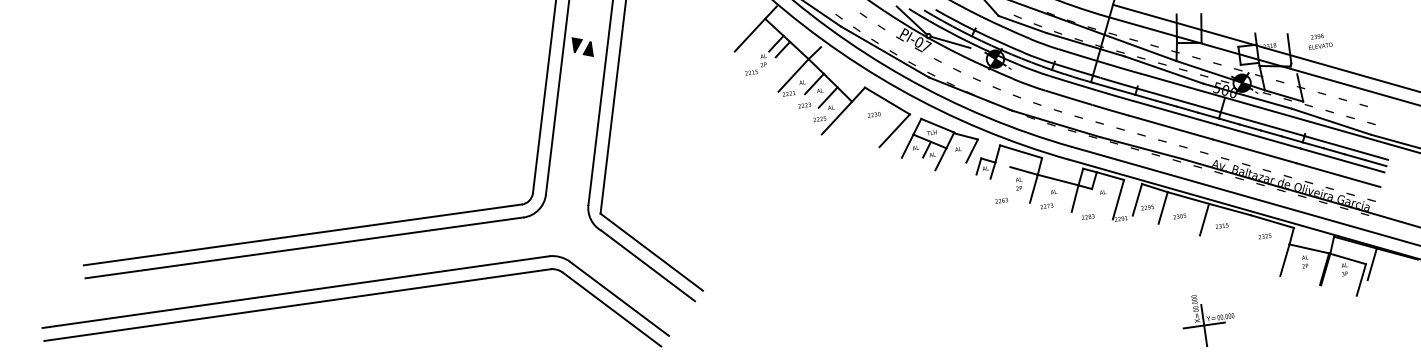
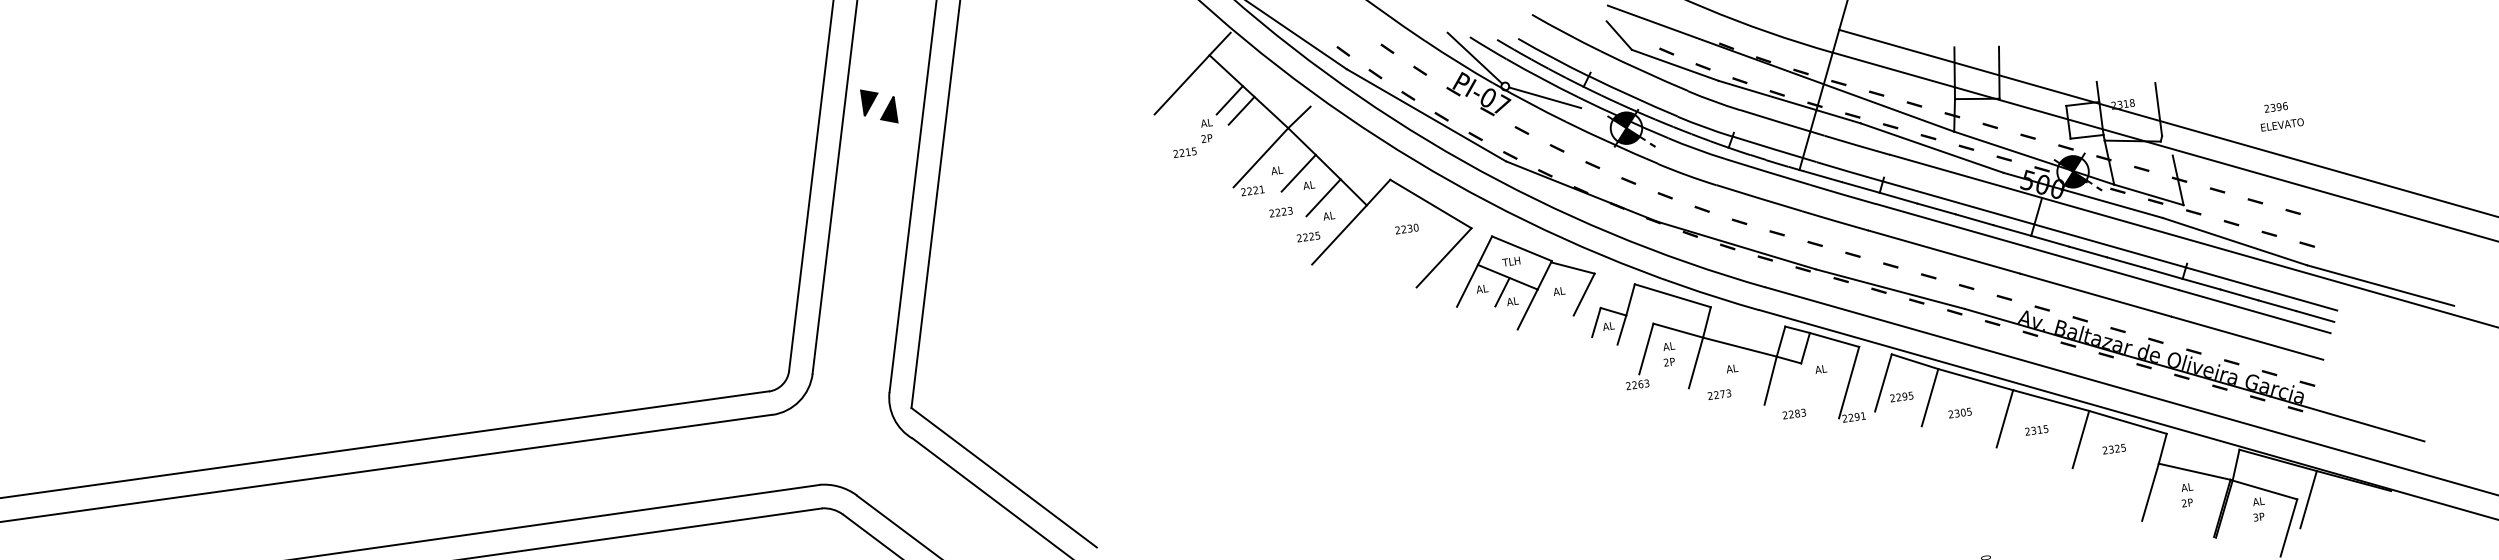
text: (1320, 41) -> (2281, 116), moved
line: (1006, 181) -> (1646, 349), added
line: (1246, 230) -> (2080, 438), added

